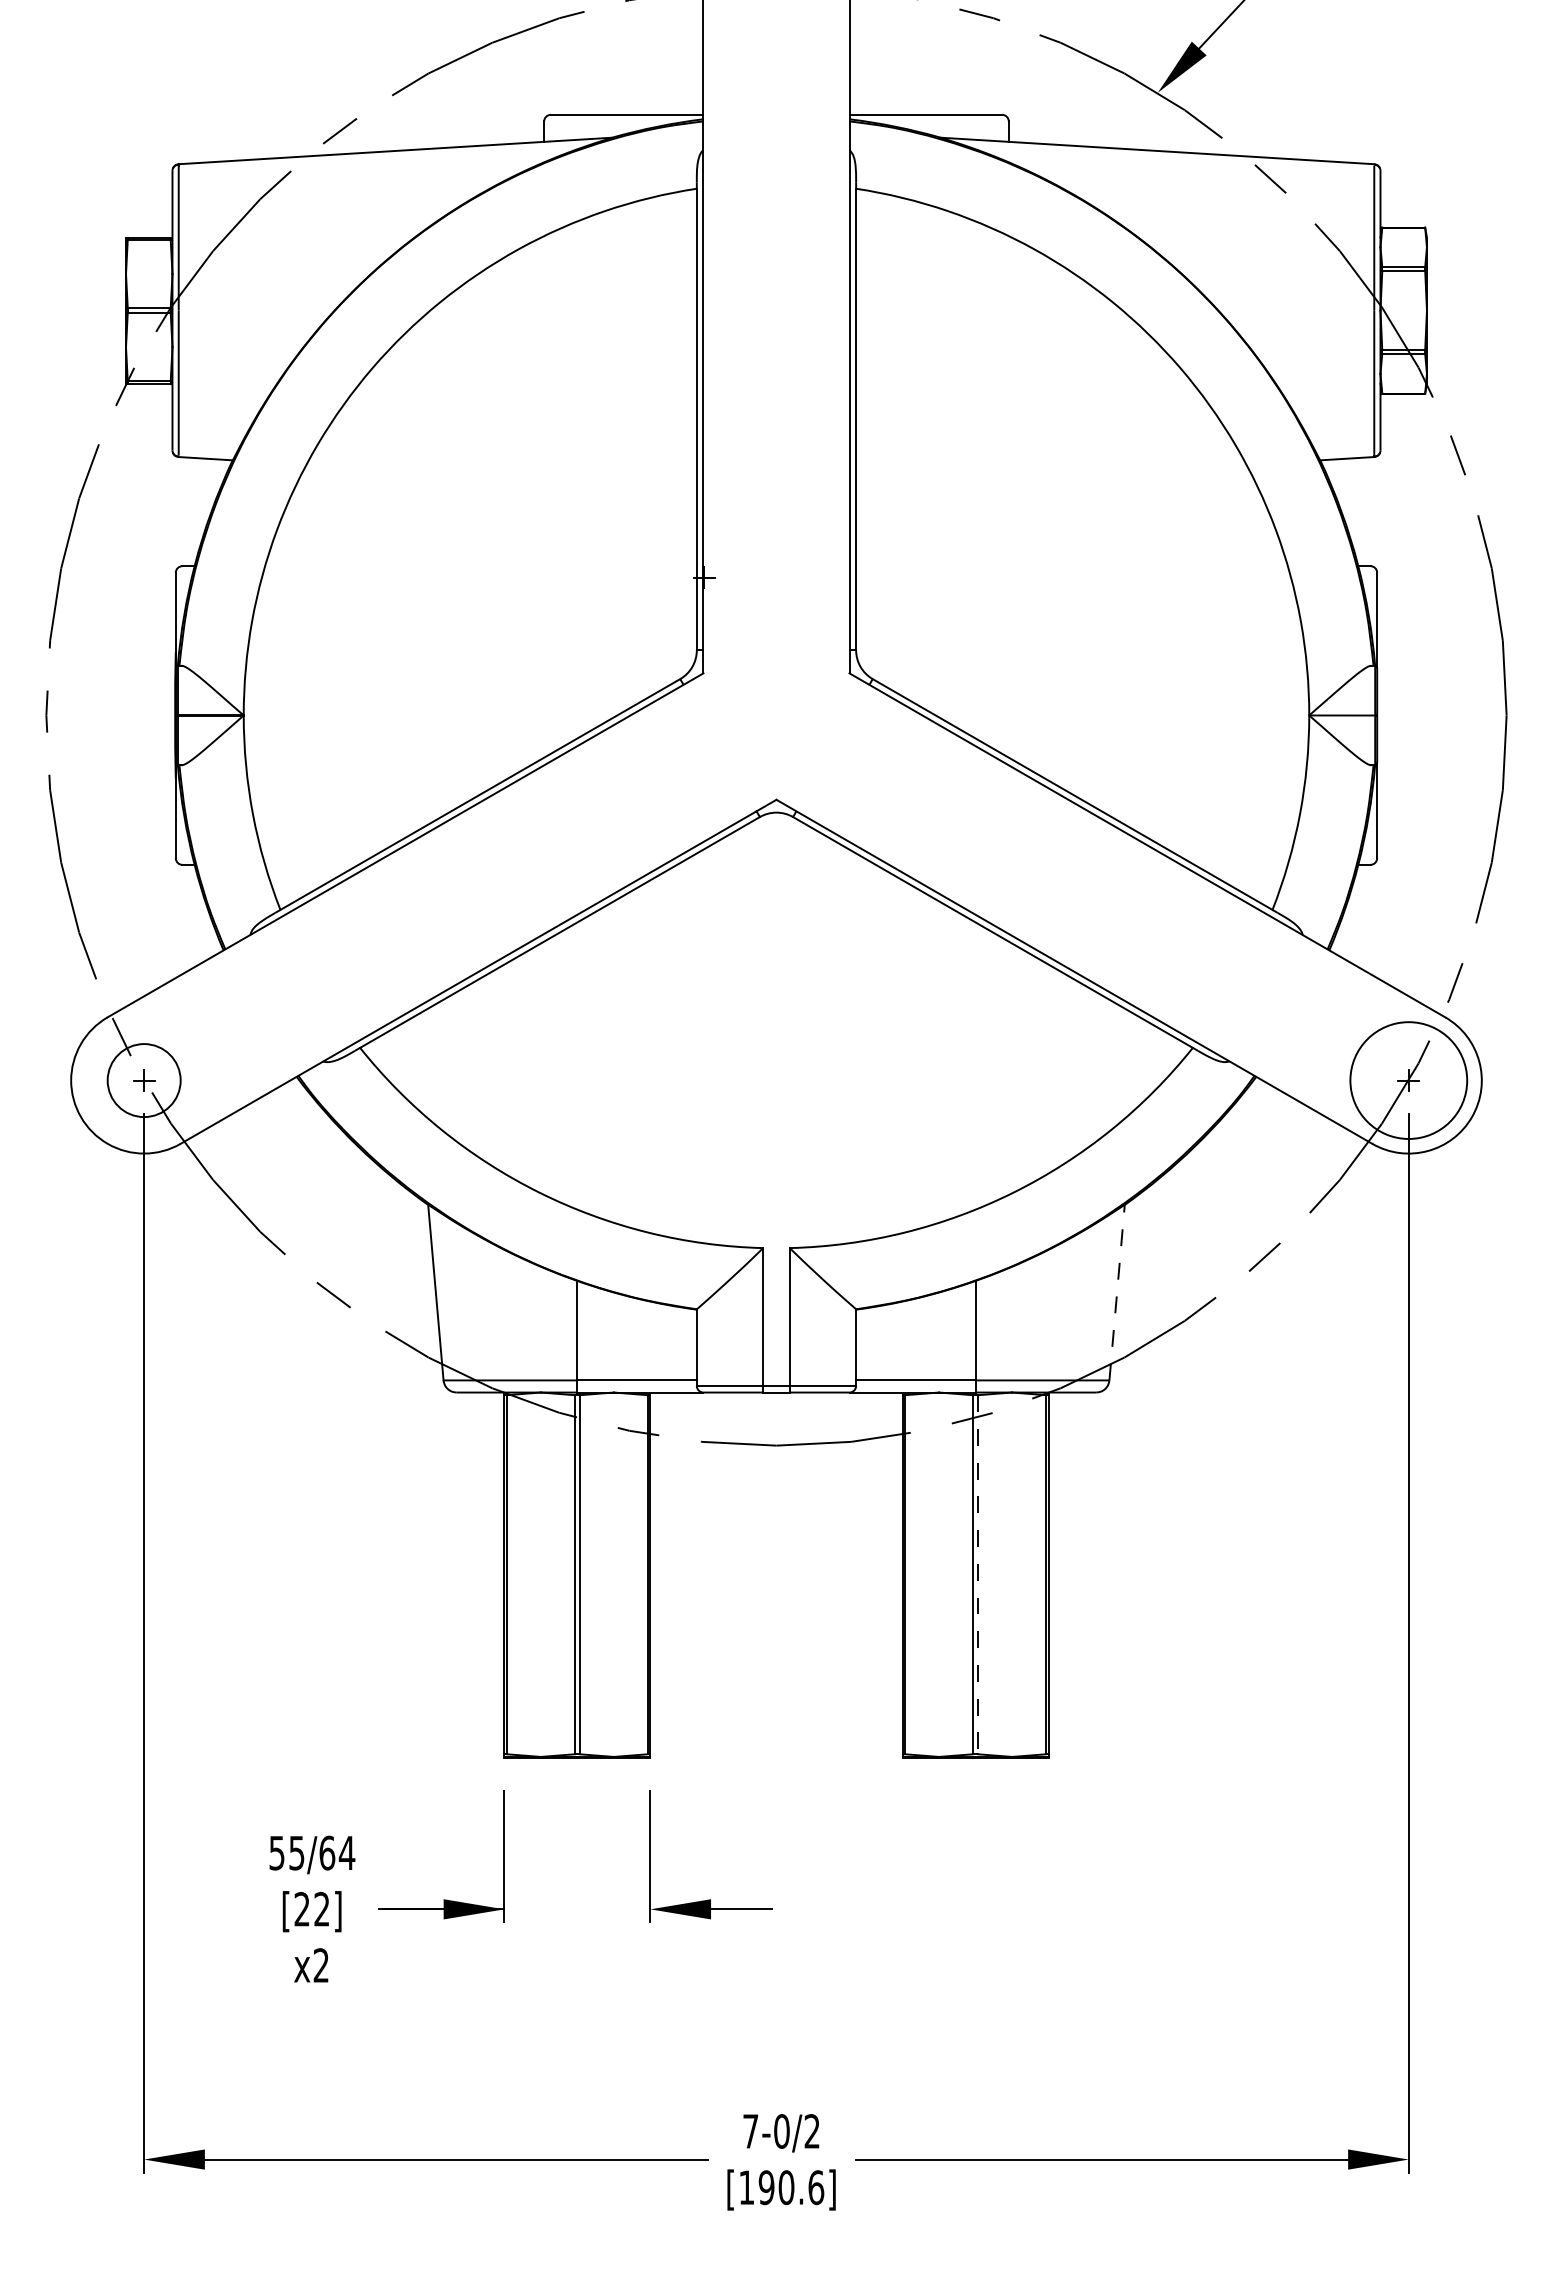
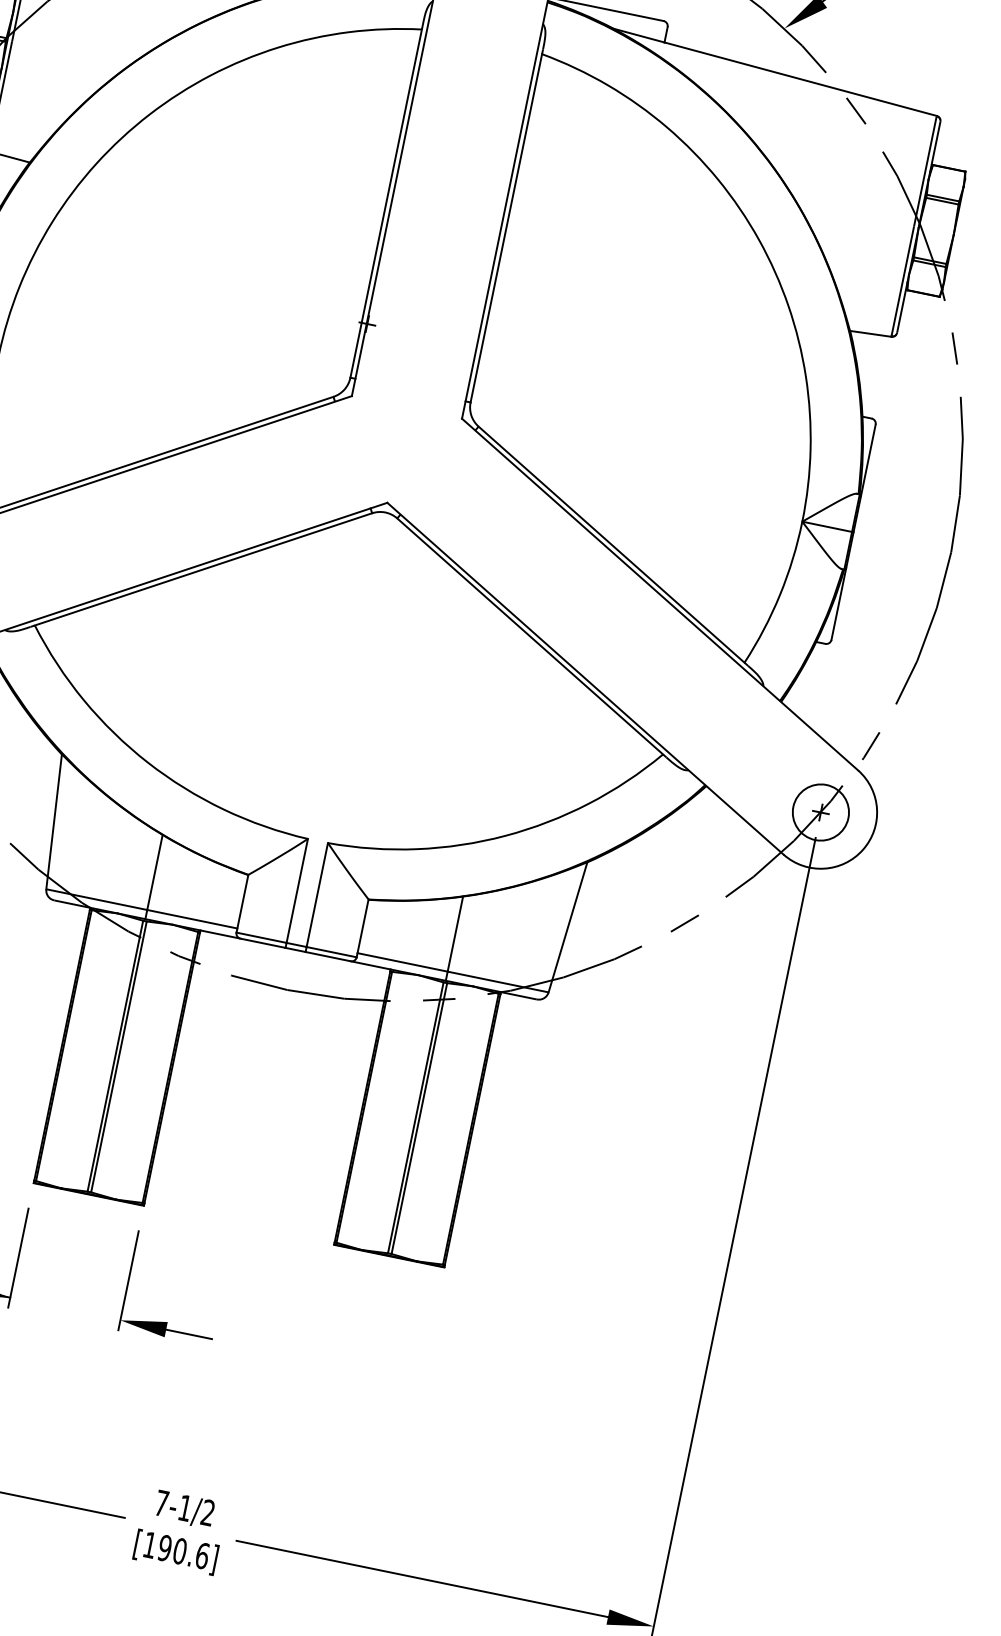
circle: (1408, 1080) -> (820, 812), size x0.62
line: (1117, 1292) -> (568, 927), dashed -> solid
line: (978, 1574) -> (419, 1118), dashed -> solid
text: (781, 2131) -> (184, 1508), 7-0/2 -> 7-1/2

